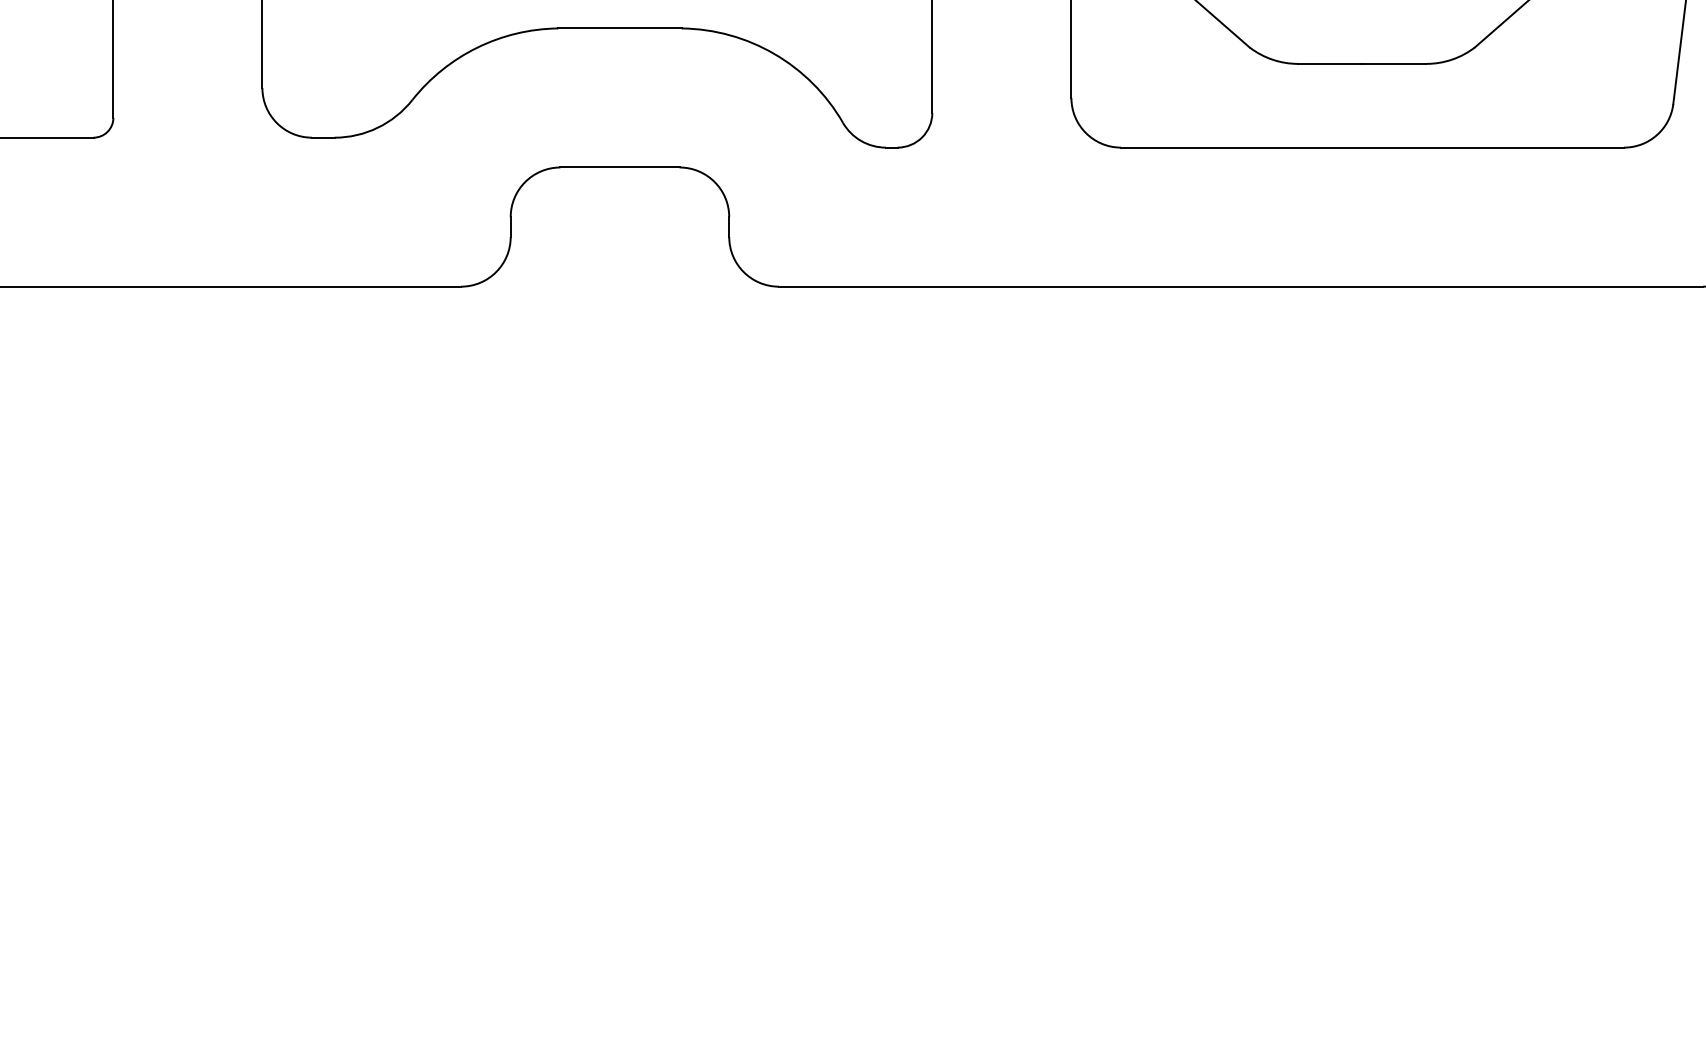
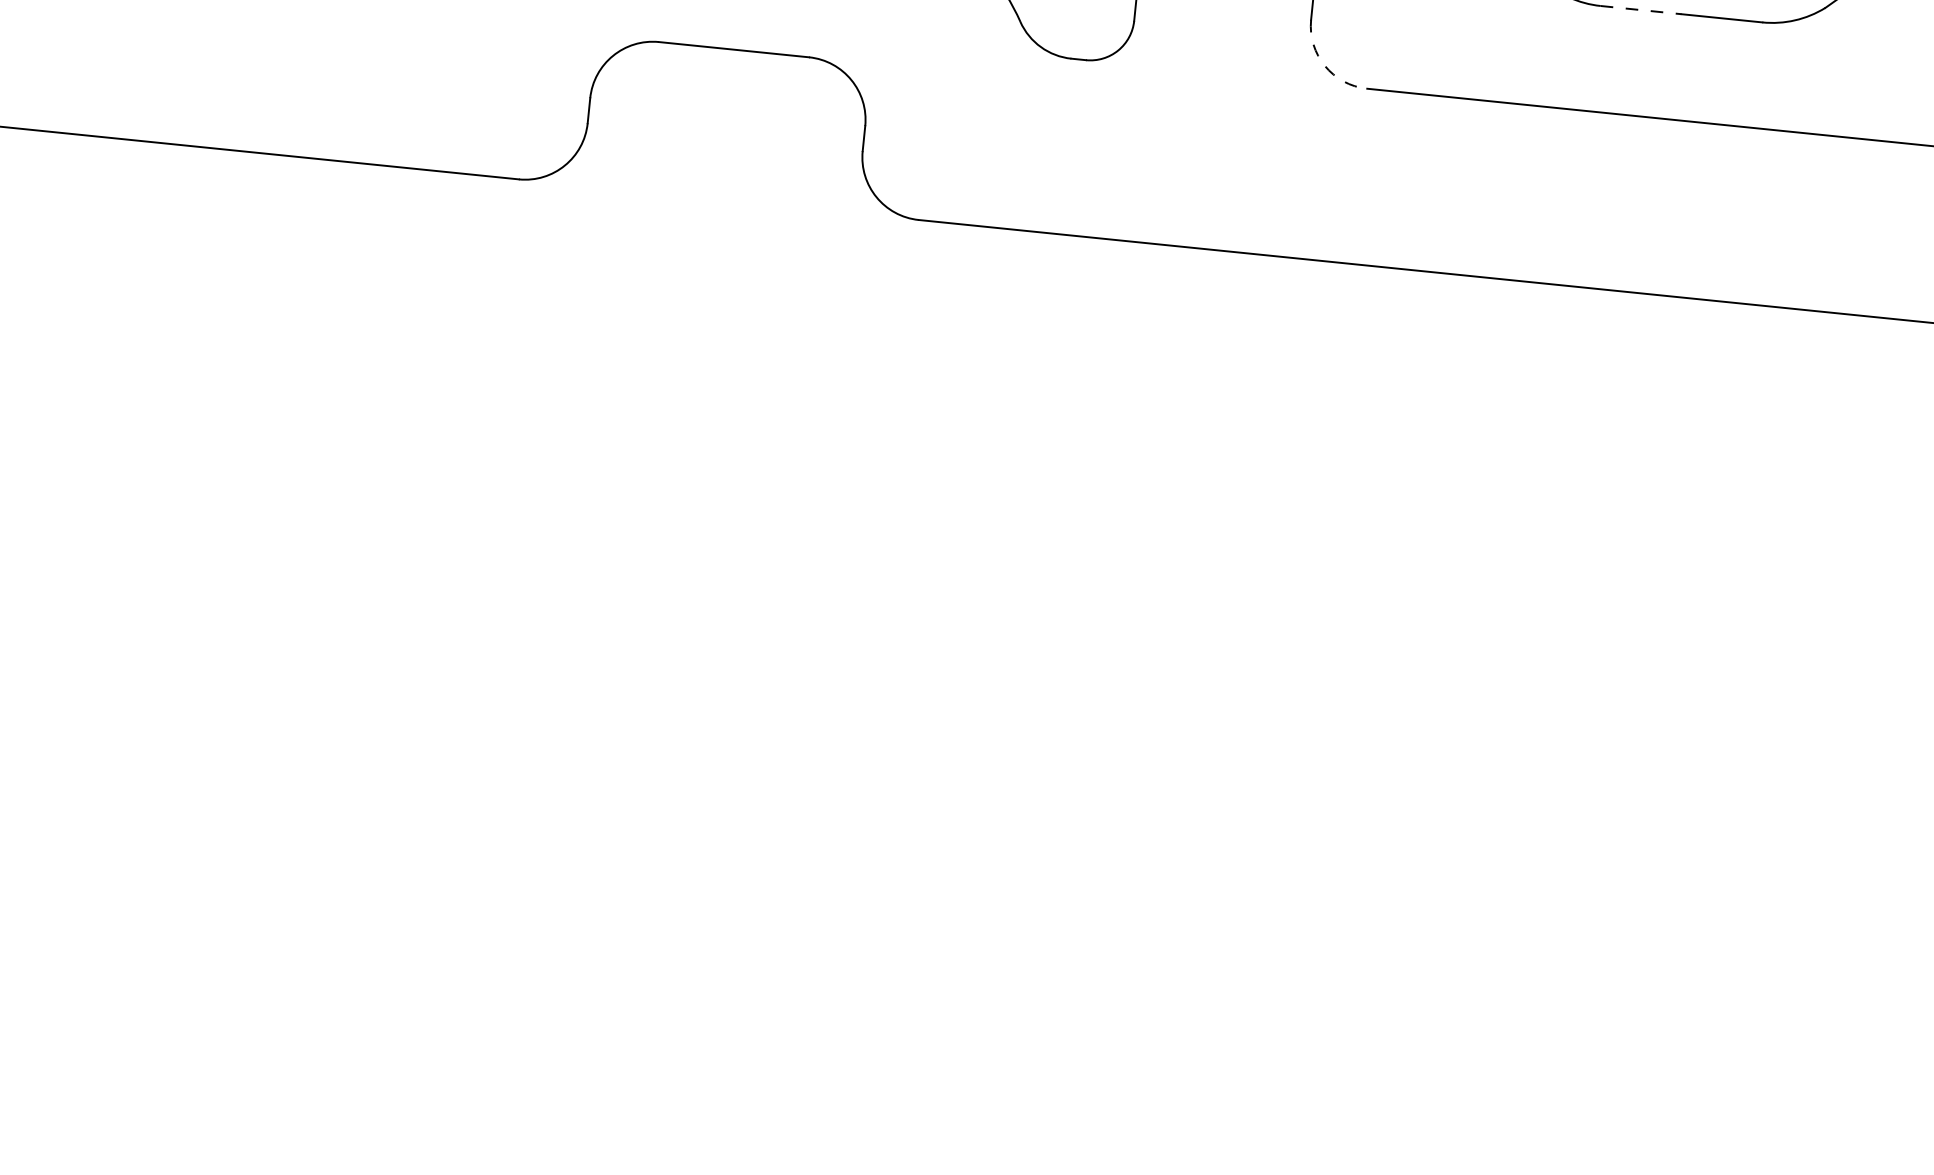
line: (1330, 63) -> (1641, 9), solid -> dashed
arc: (1085, 133) -> (1324, 66), solid -> dashed

